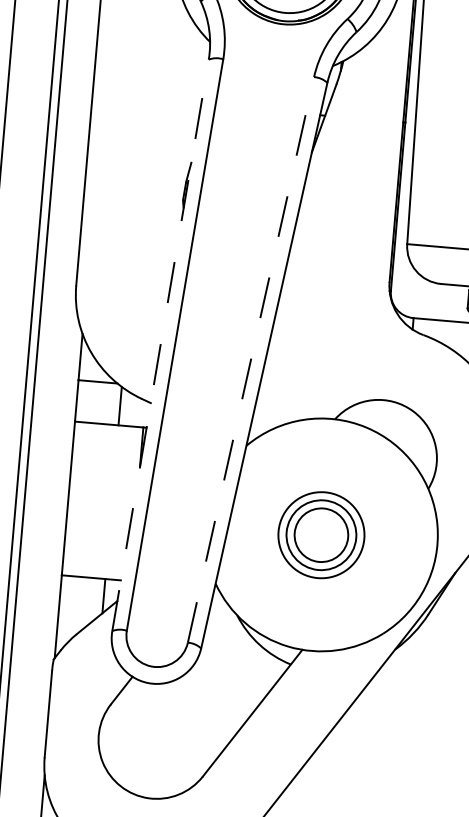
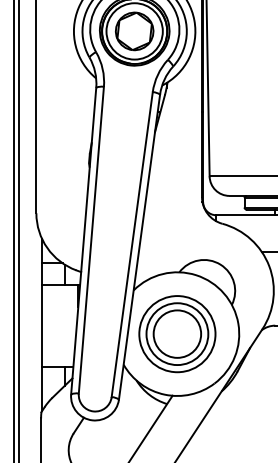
line: (160, 346) -> (83, 241), dashed -> solid
line: (251, 359) -> (132, 244), dashed -> solid
part: (321, 535) -> (177, 334), size x1.67

